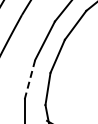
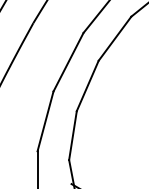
line: (30, 79) -> (46, 121), dashed -> solid

